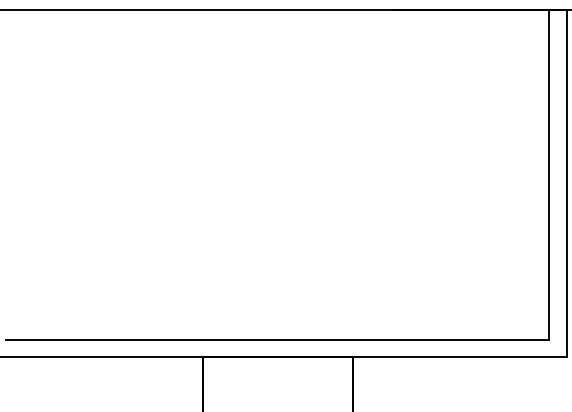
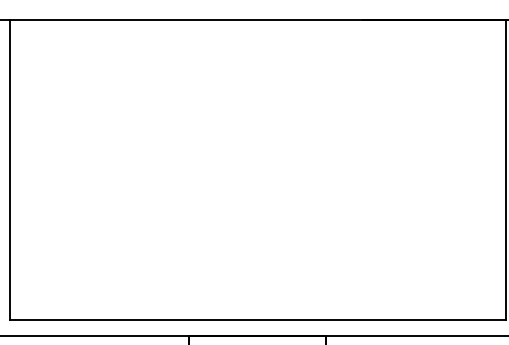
line: (6, 174) -> (10, 169), added

